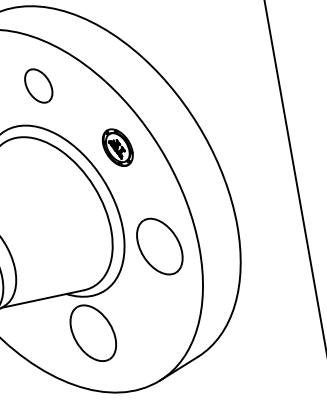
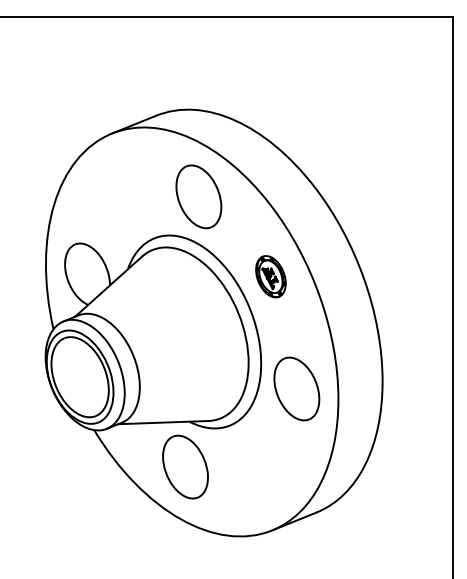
part: (38, 85) -> (198, 196), size x1.67
part: (93, 332) -> (185, 466), moved

